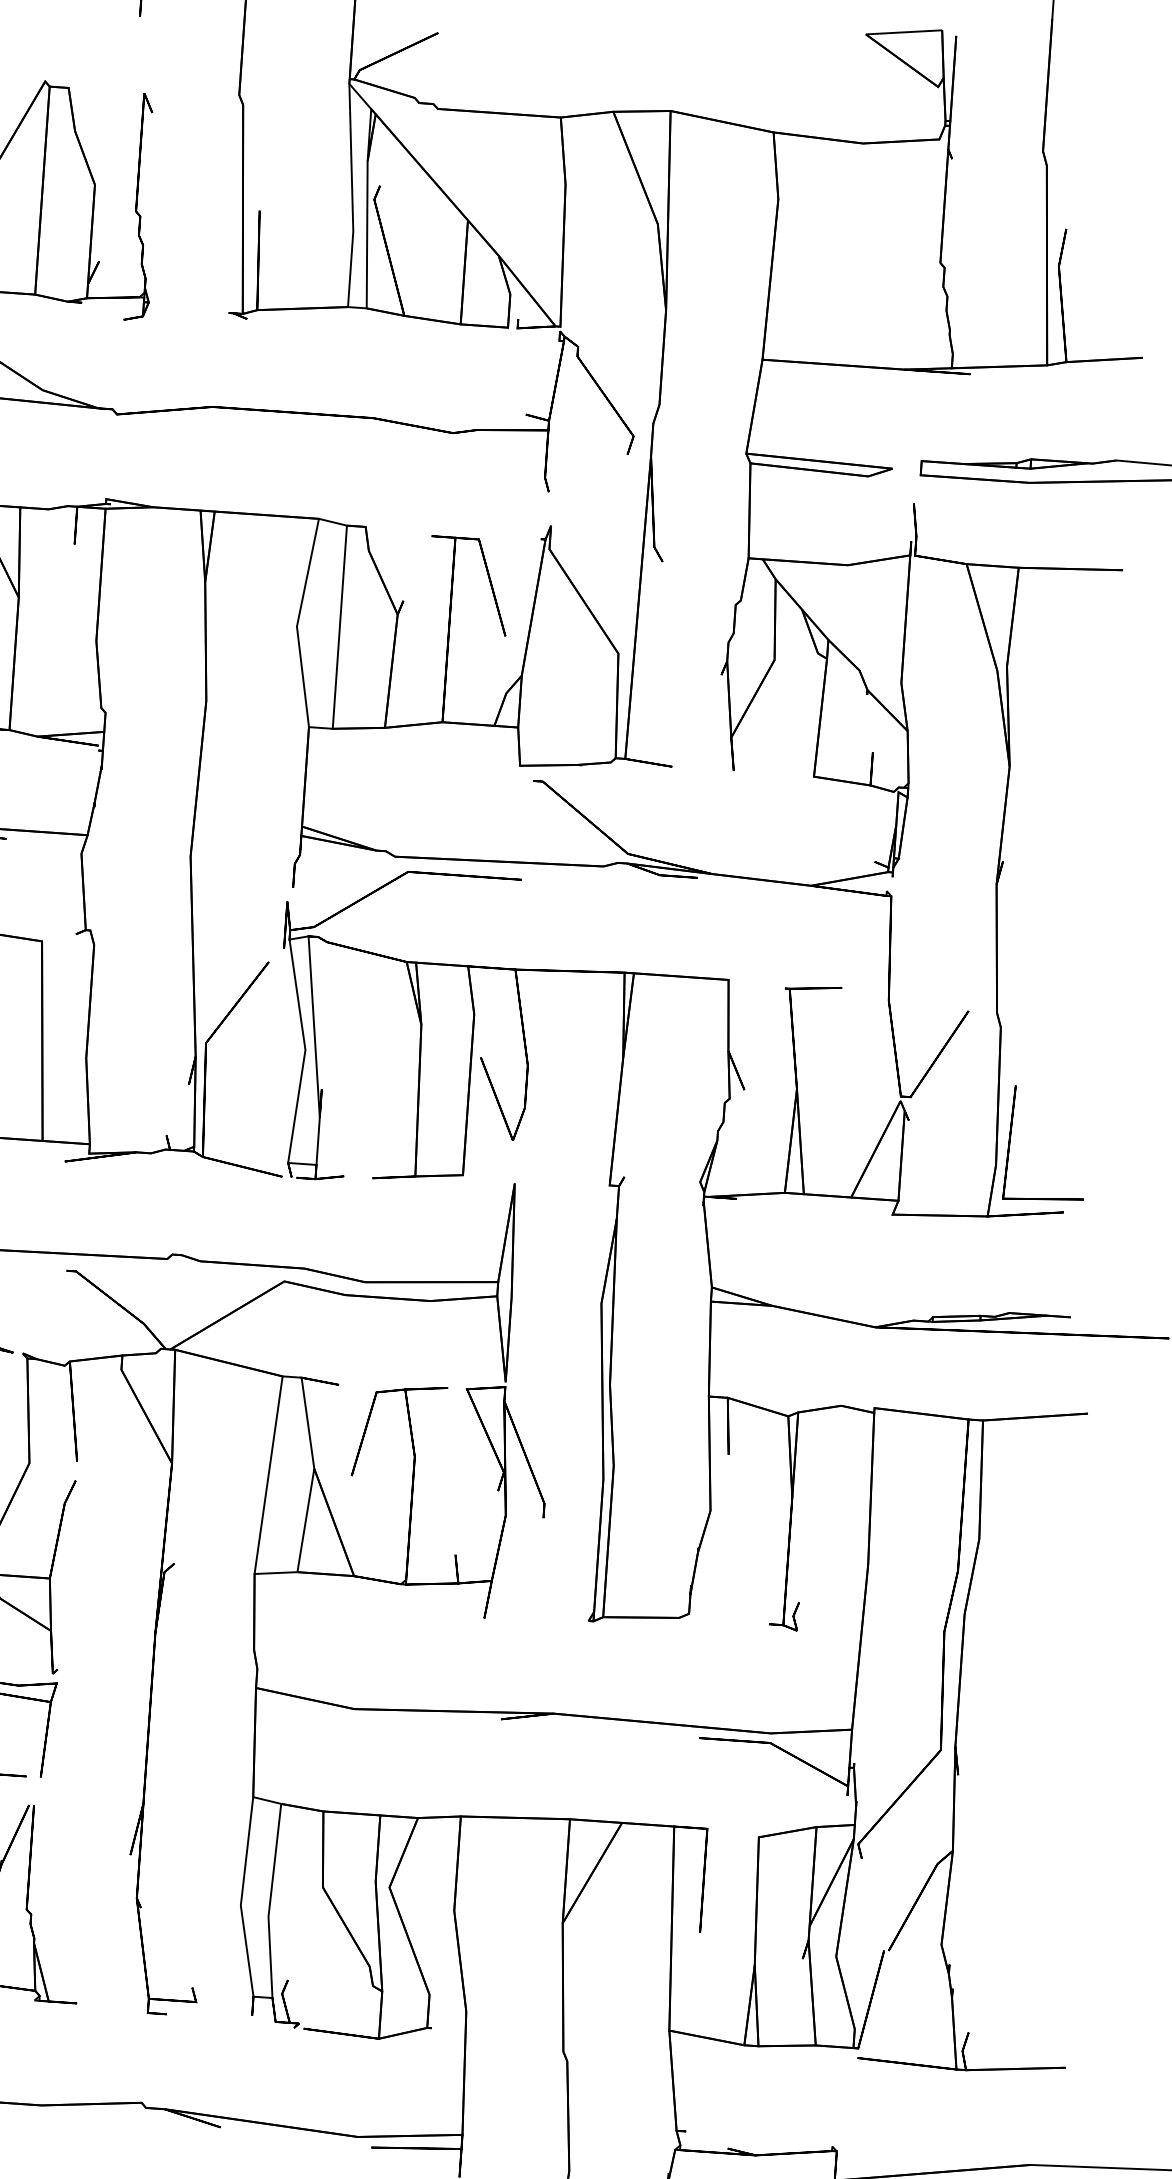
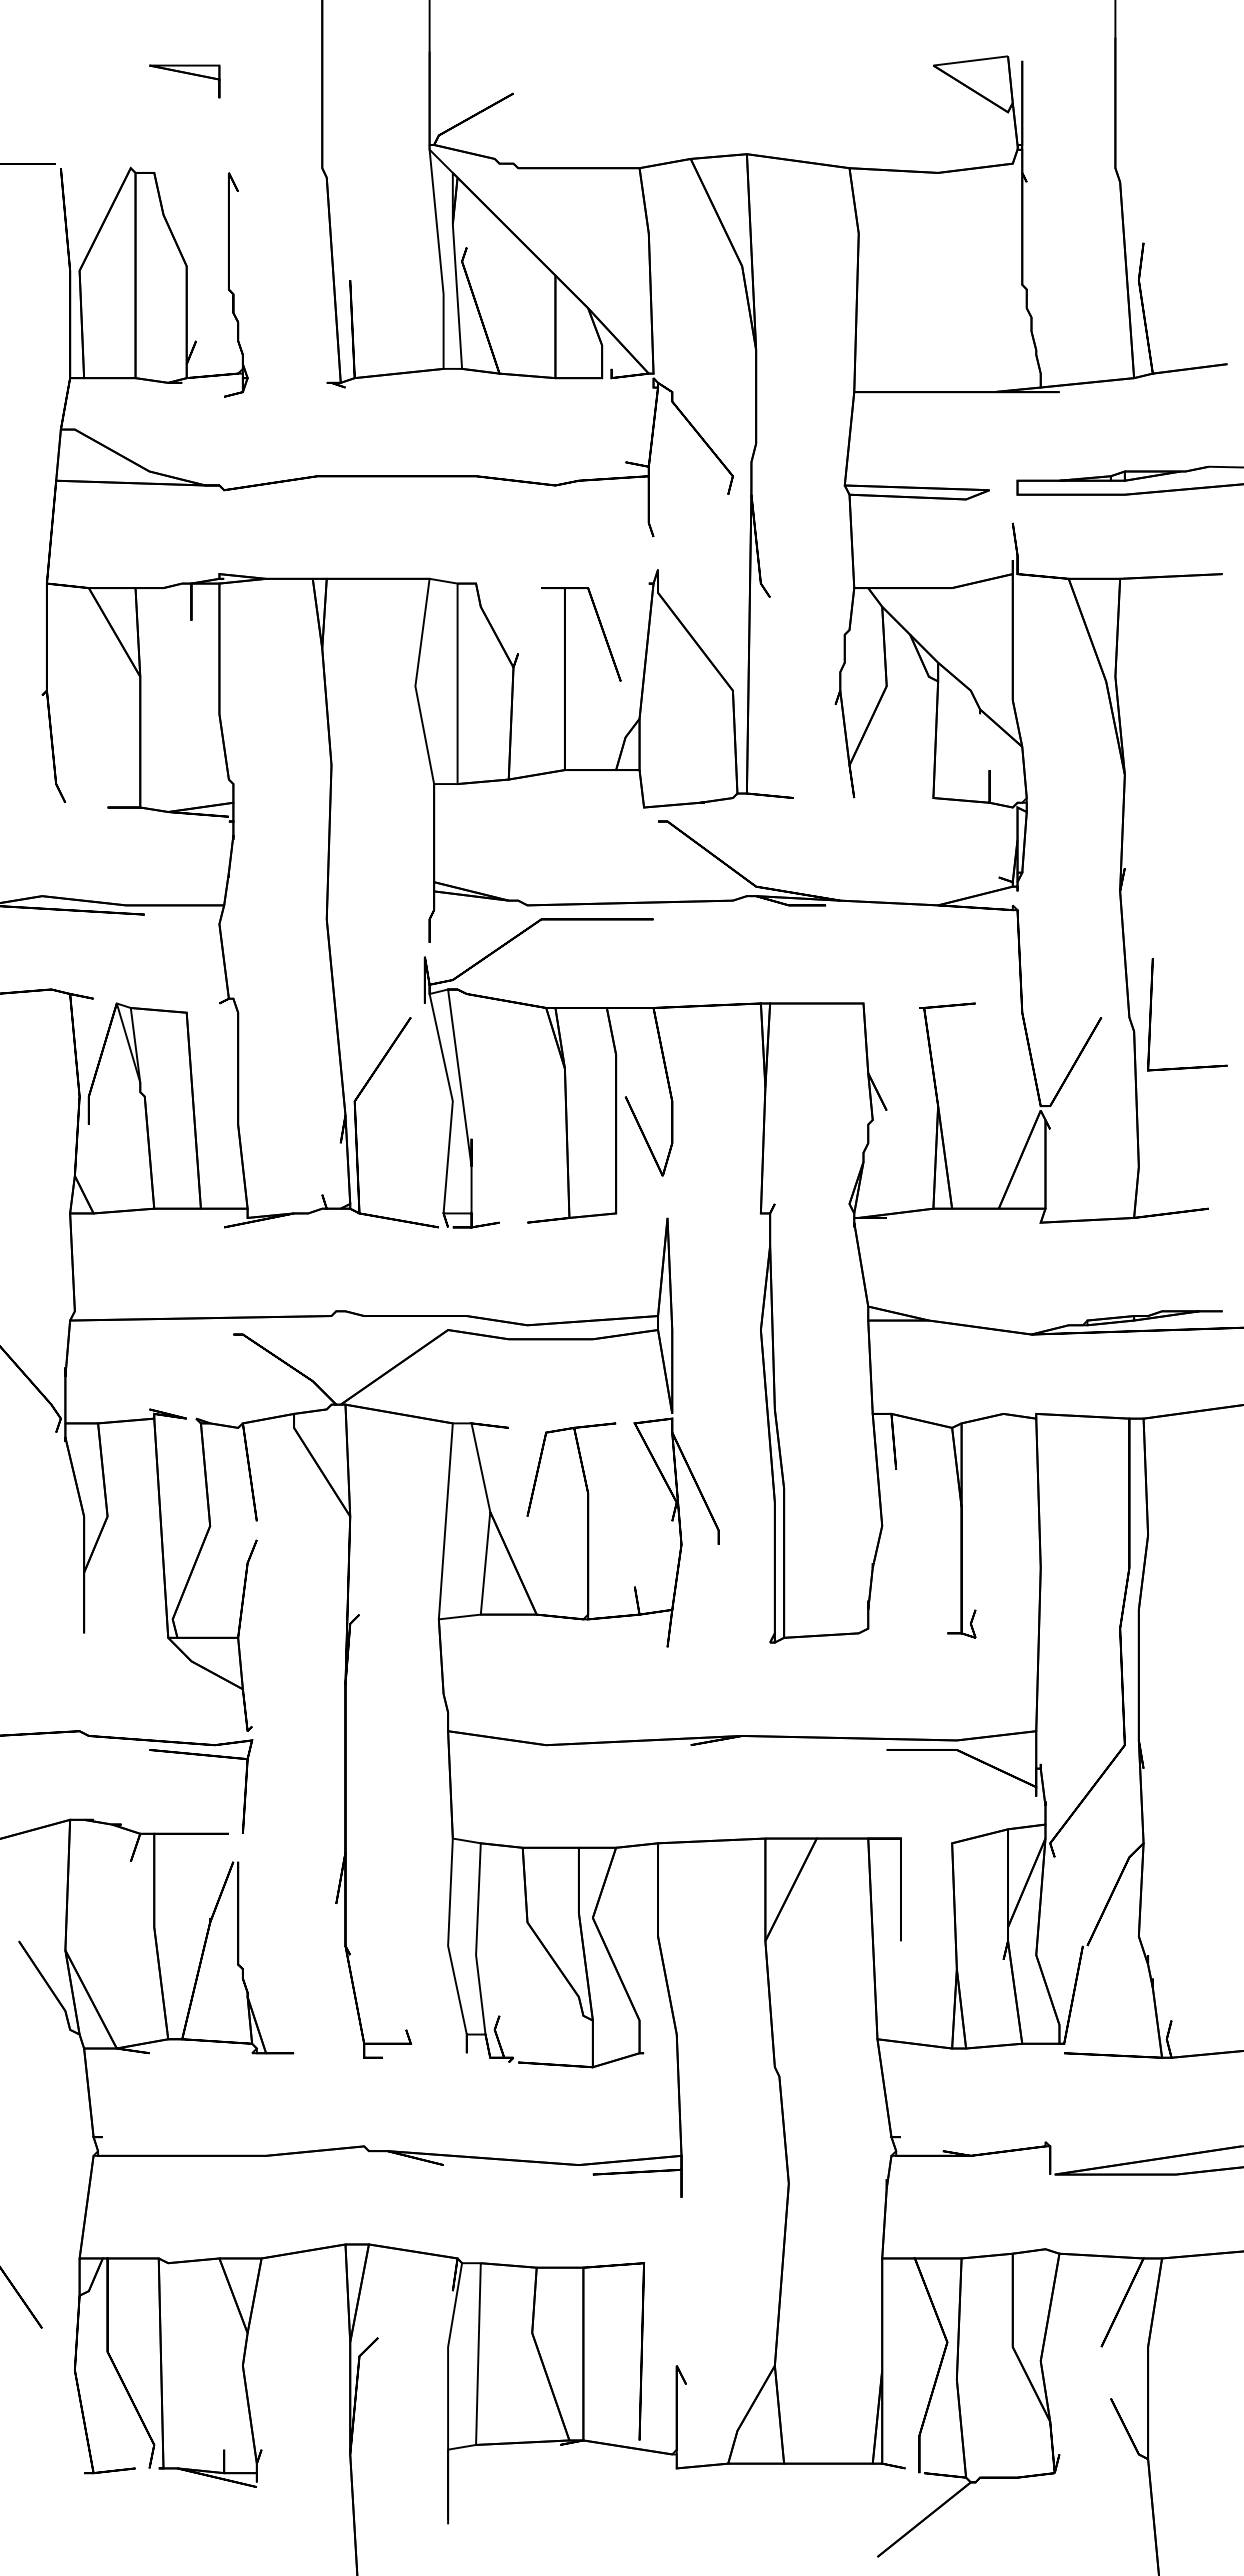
part: (1010, 1142) -> (1151, 1014), moved

